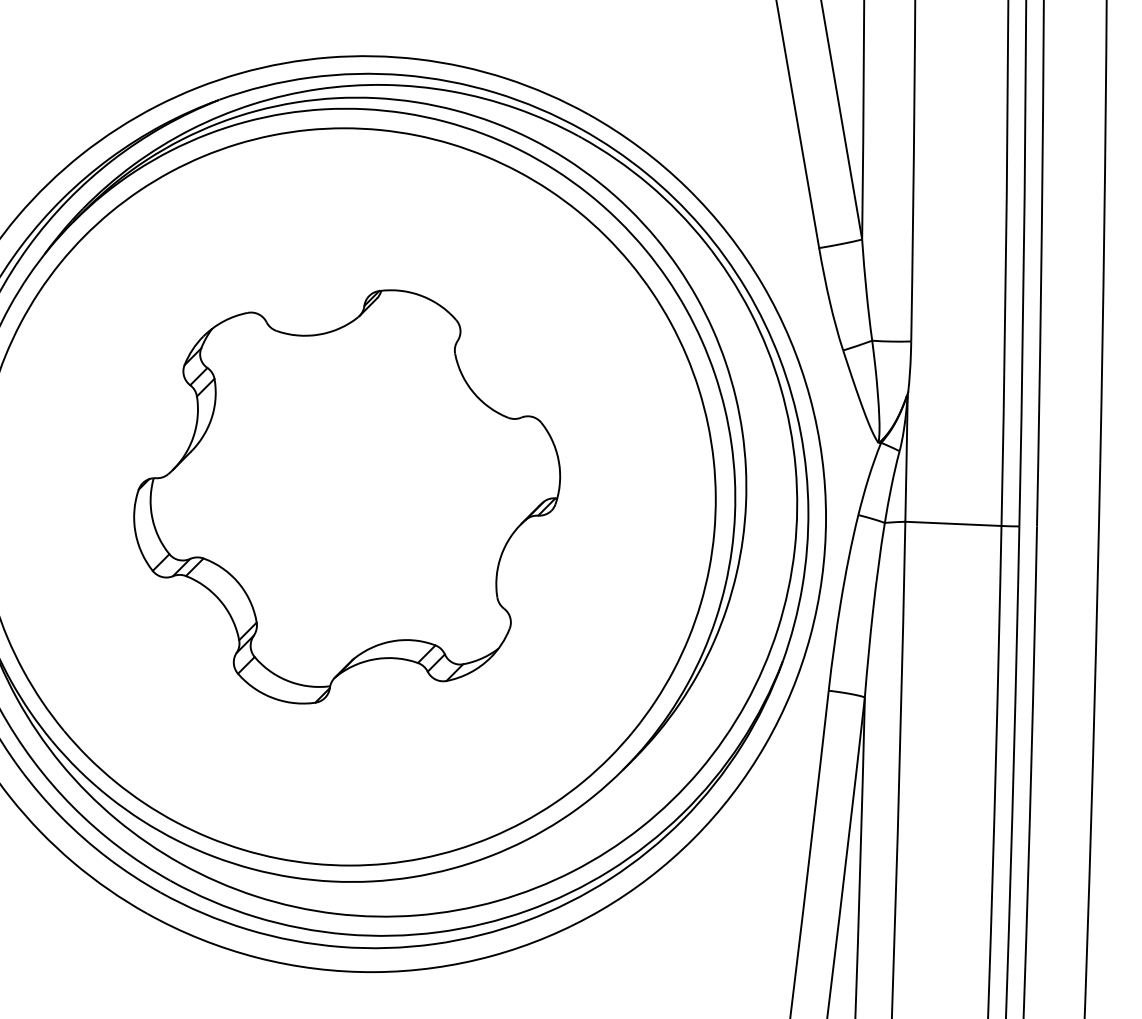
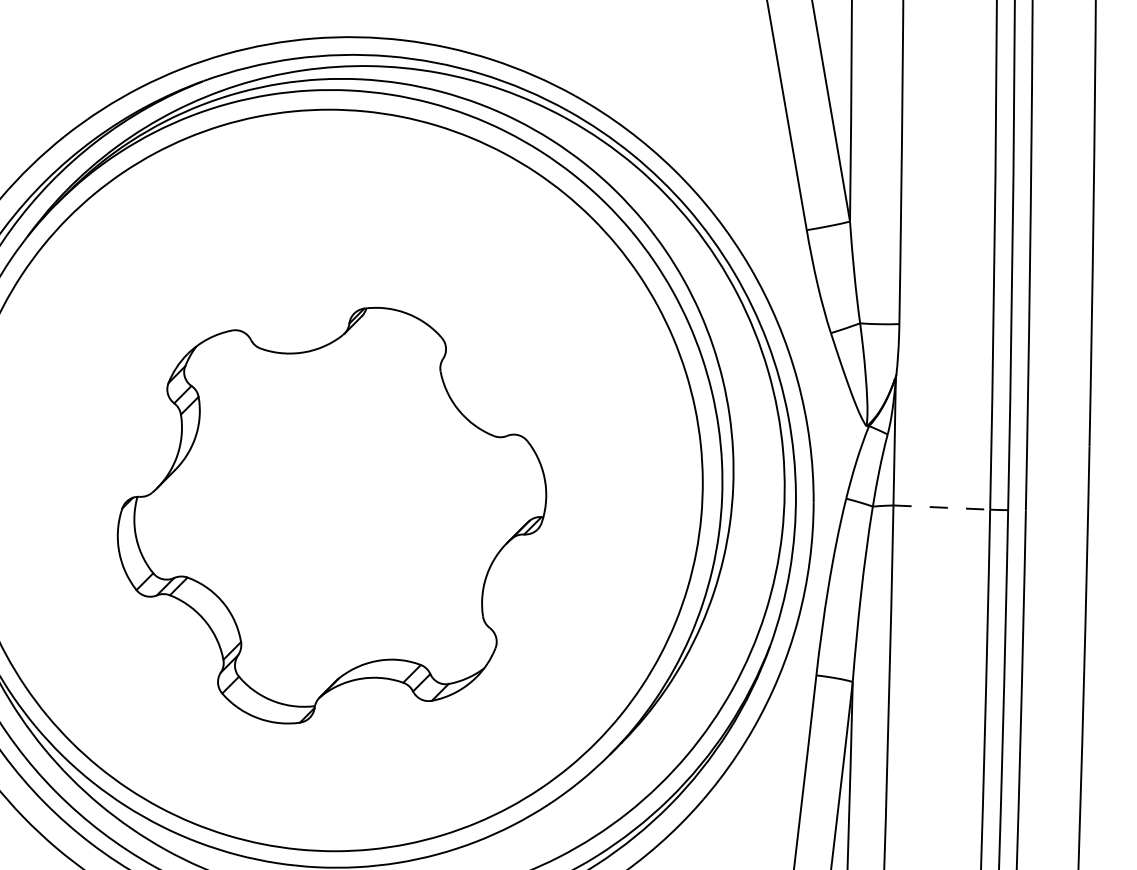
part: (347, 496) -> (332, 515), moved
line: (953, 523) -> (941, 507), solid -> dashed

